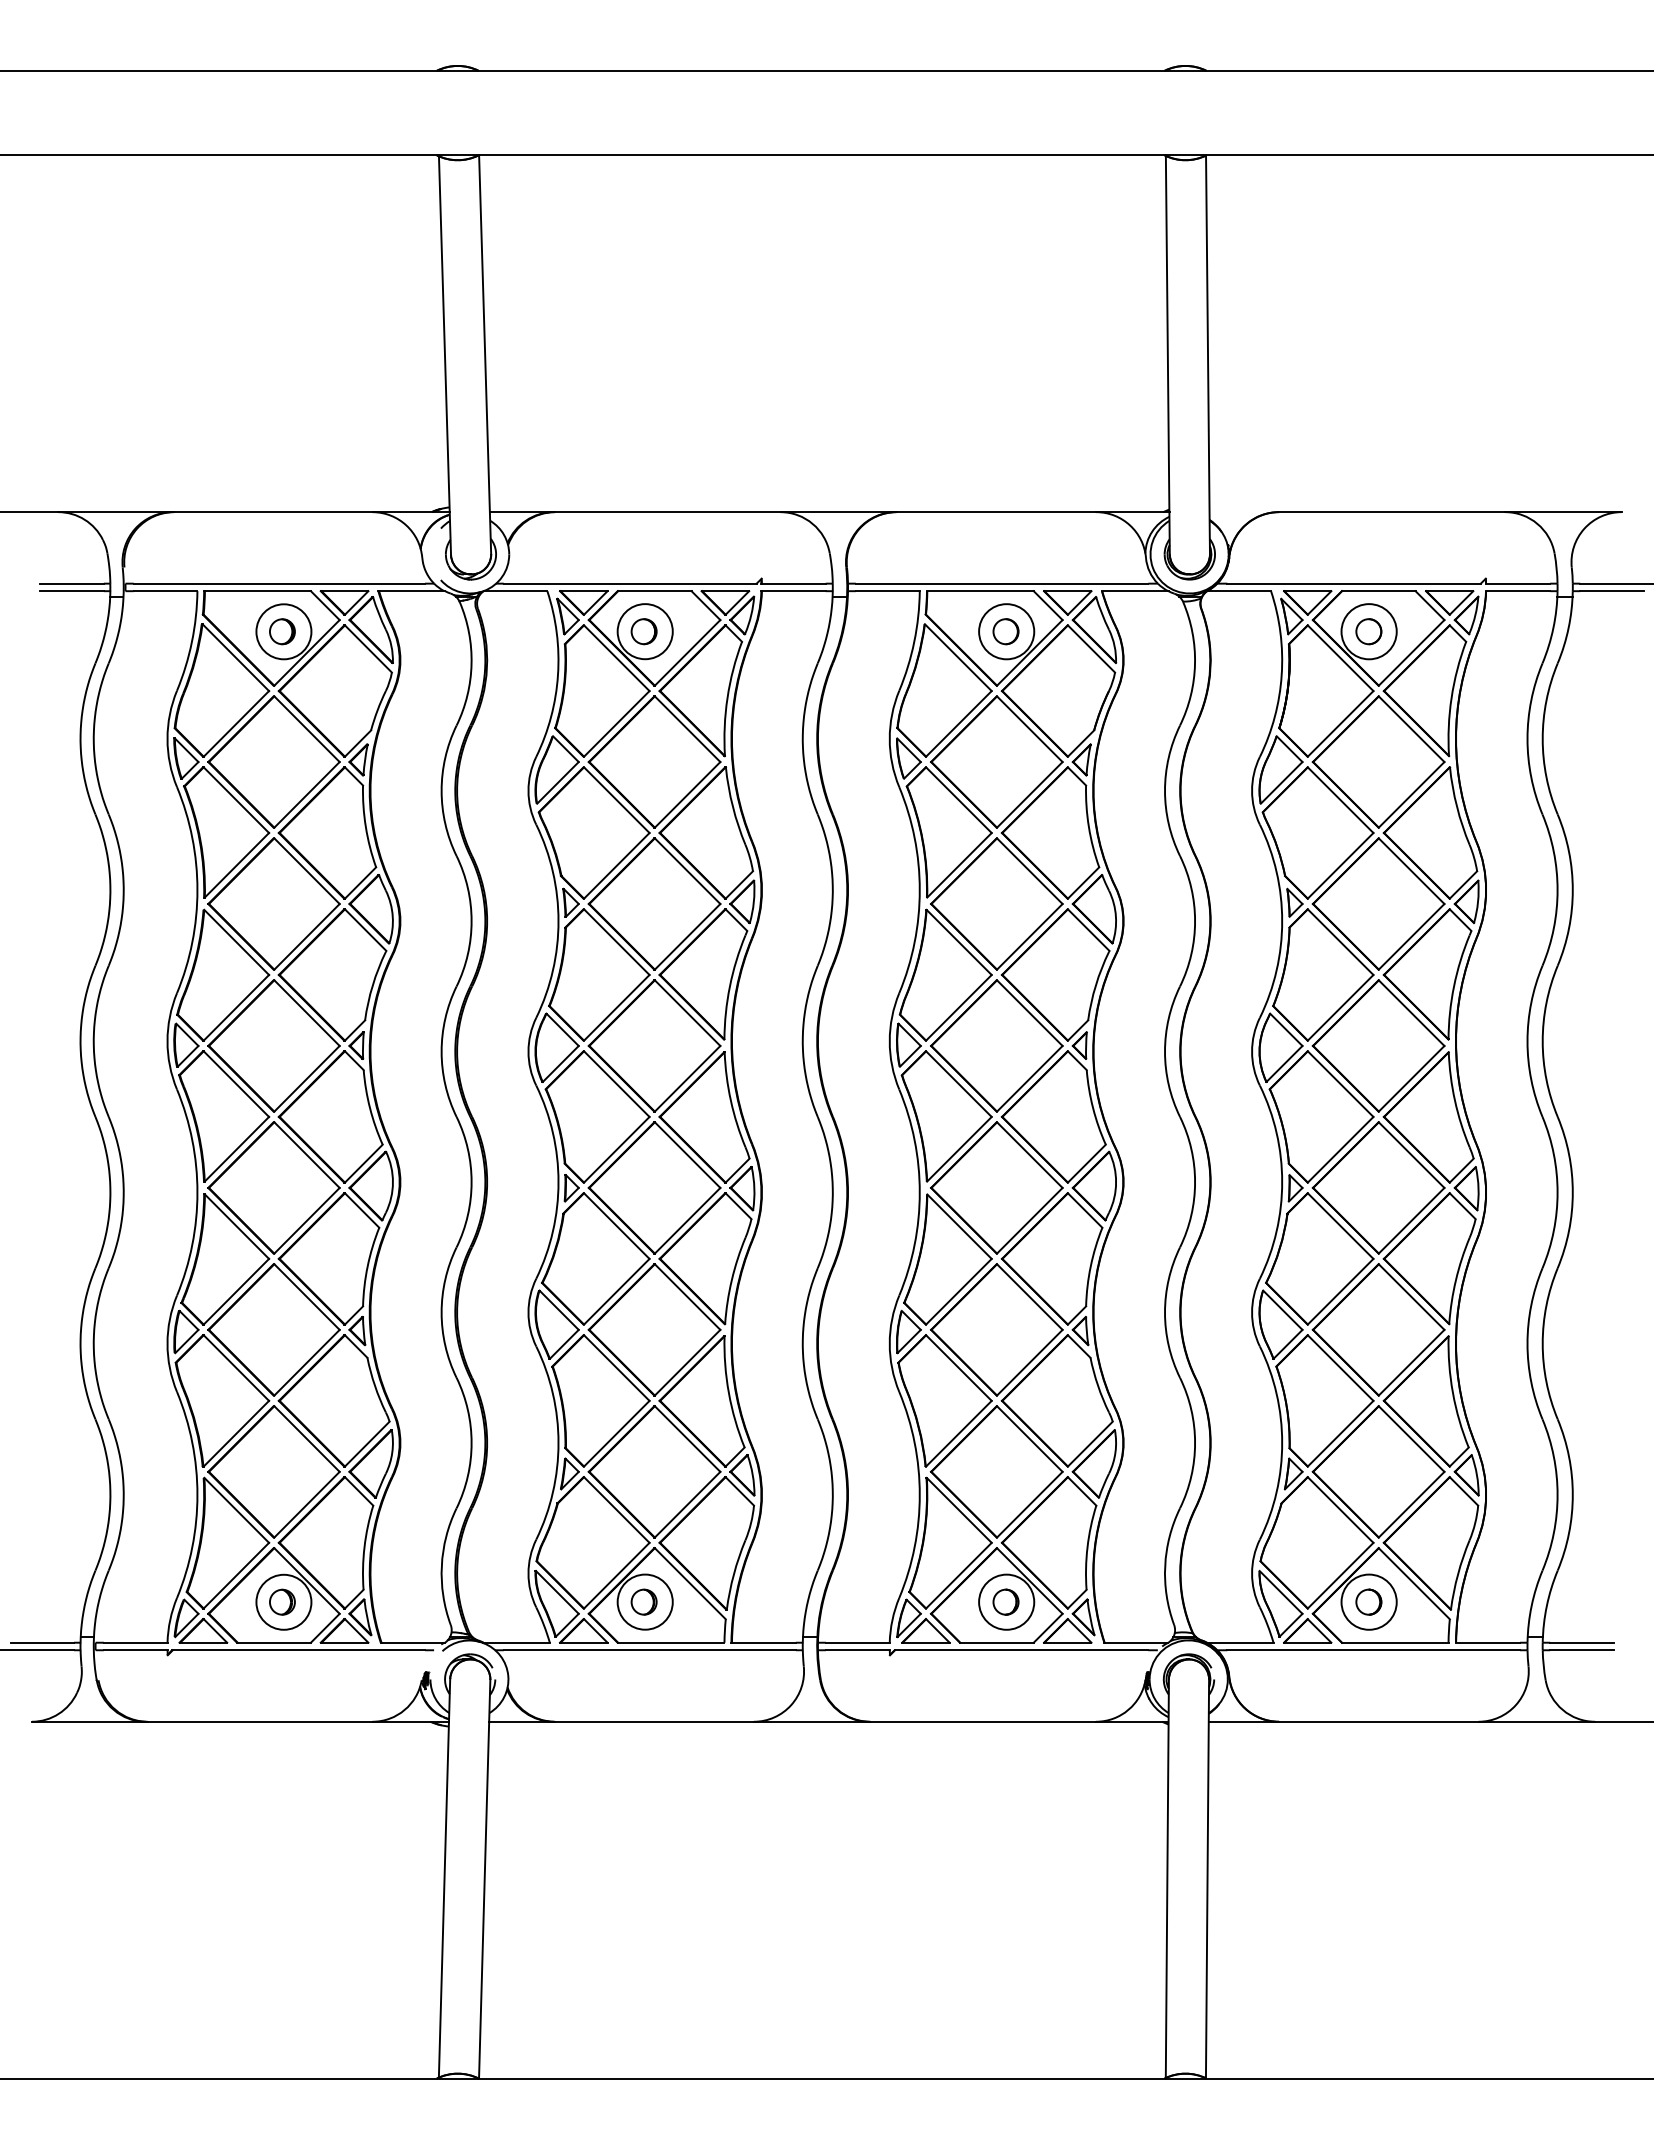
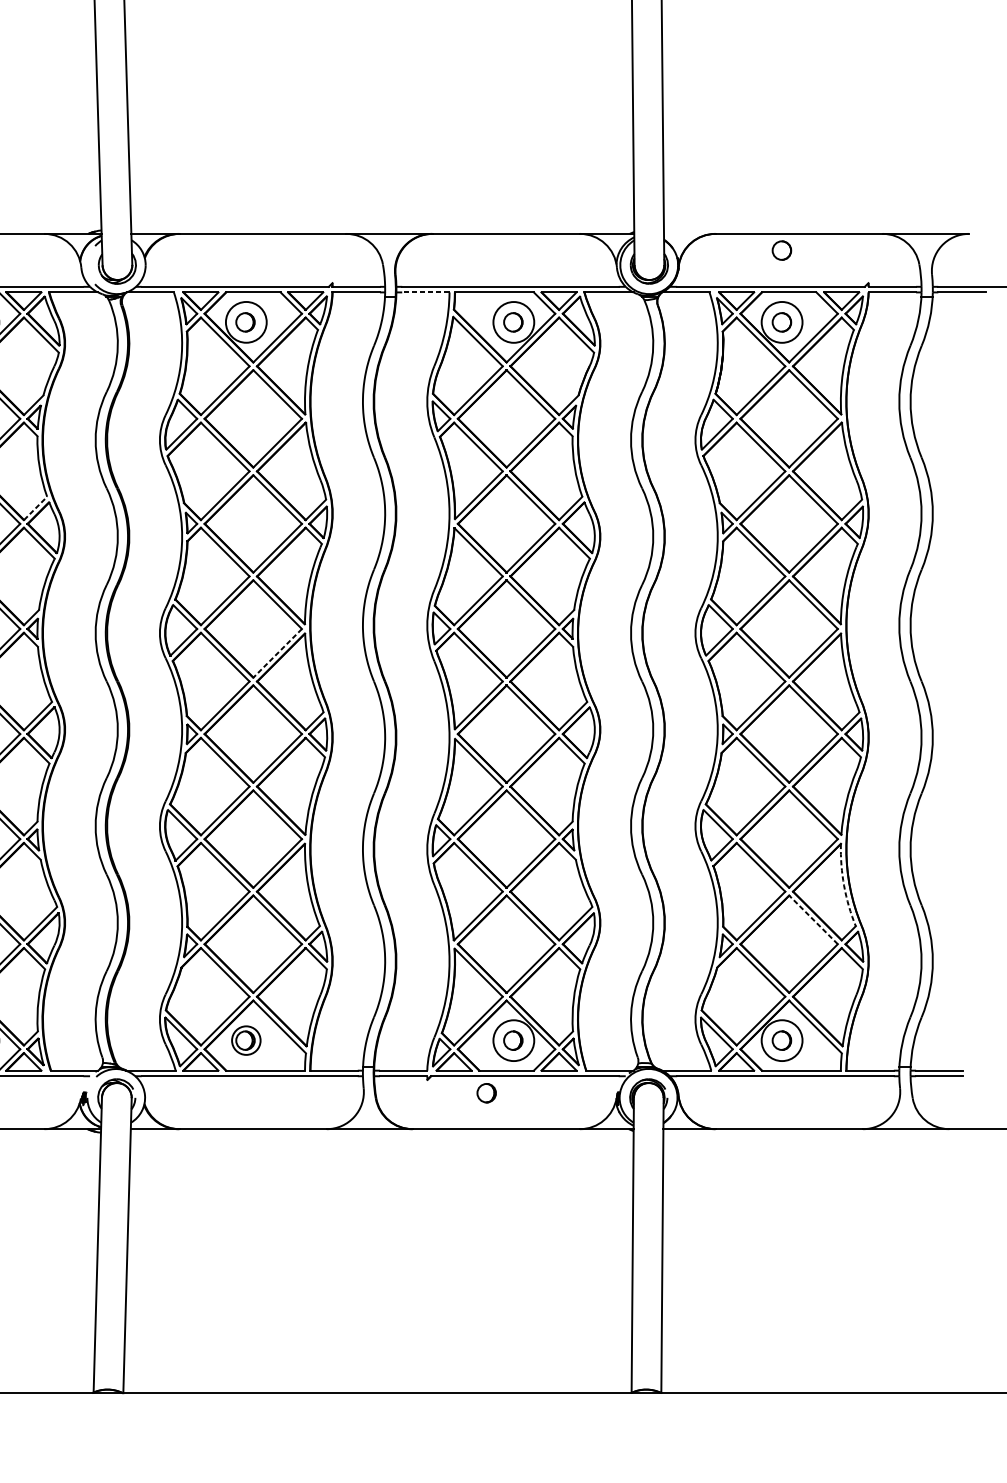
circle: (1368, 534) -> (781, 250), added
line: (887, 591) -> (425, 292), solid -> dashed
line: (360, 882) -> (35, 508), solid -> dashed
line: (687, 1079) -> (277, 653), solid -> dashed
arc: (1452, 1393) -> (843, 886), solid -> dashed
line: (1411, 1438) -> (813, 919), solid -> dashed
circle: (644, 1601) -> (245, 1040), size x0.7
circle: (969, 1672) -> (486, 1092), added

